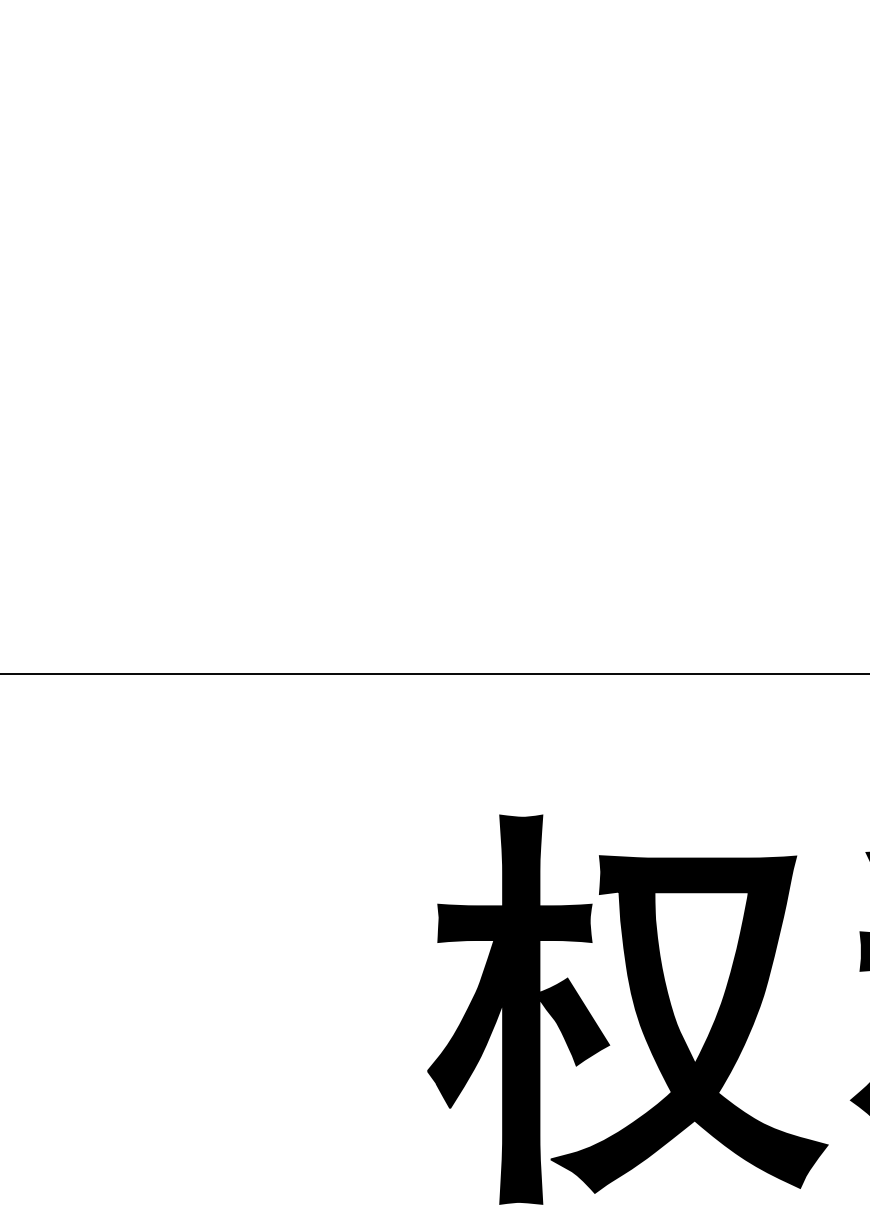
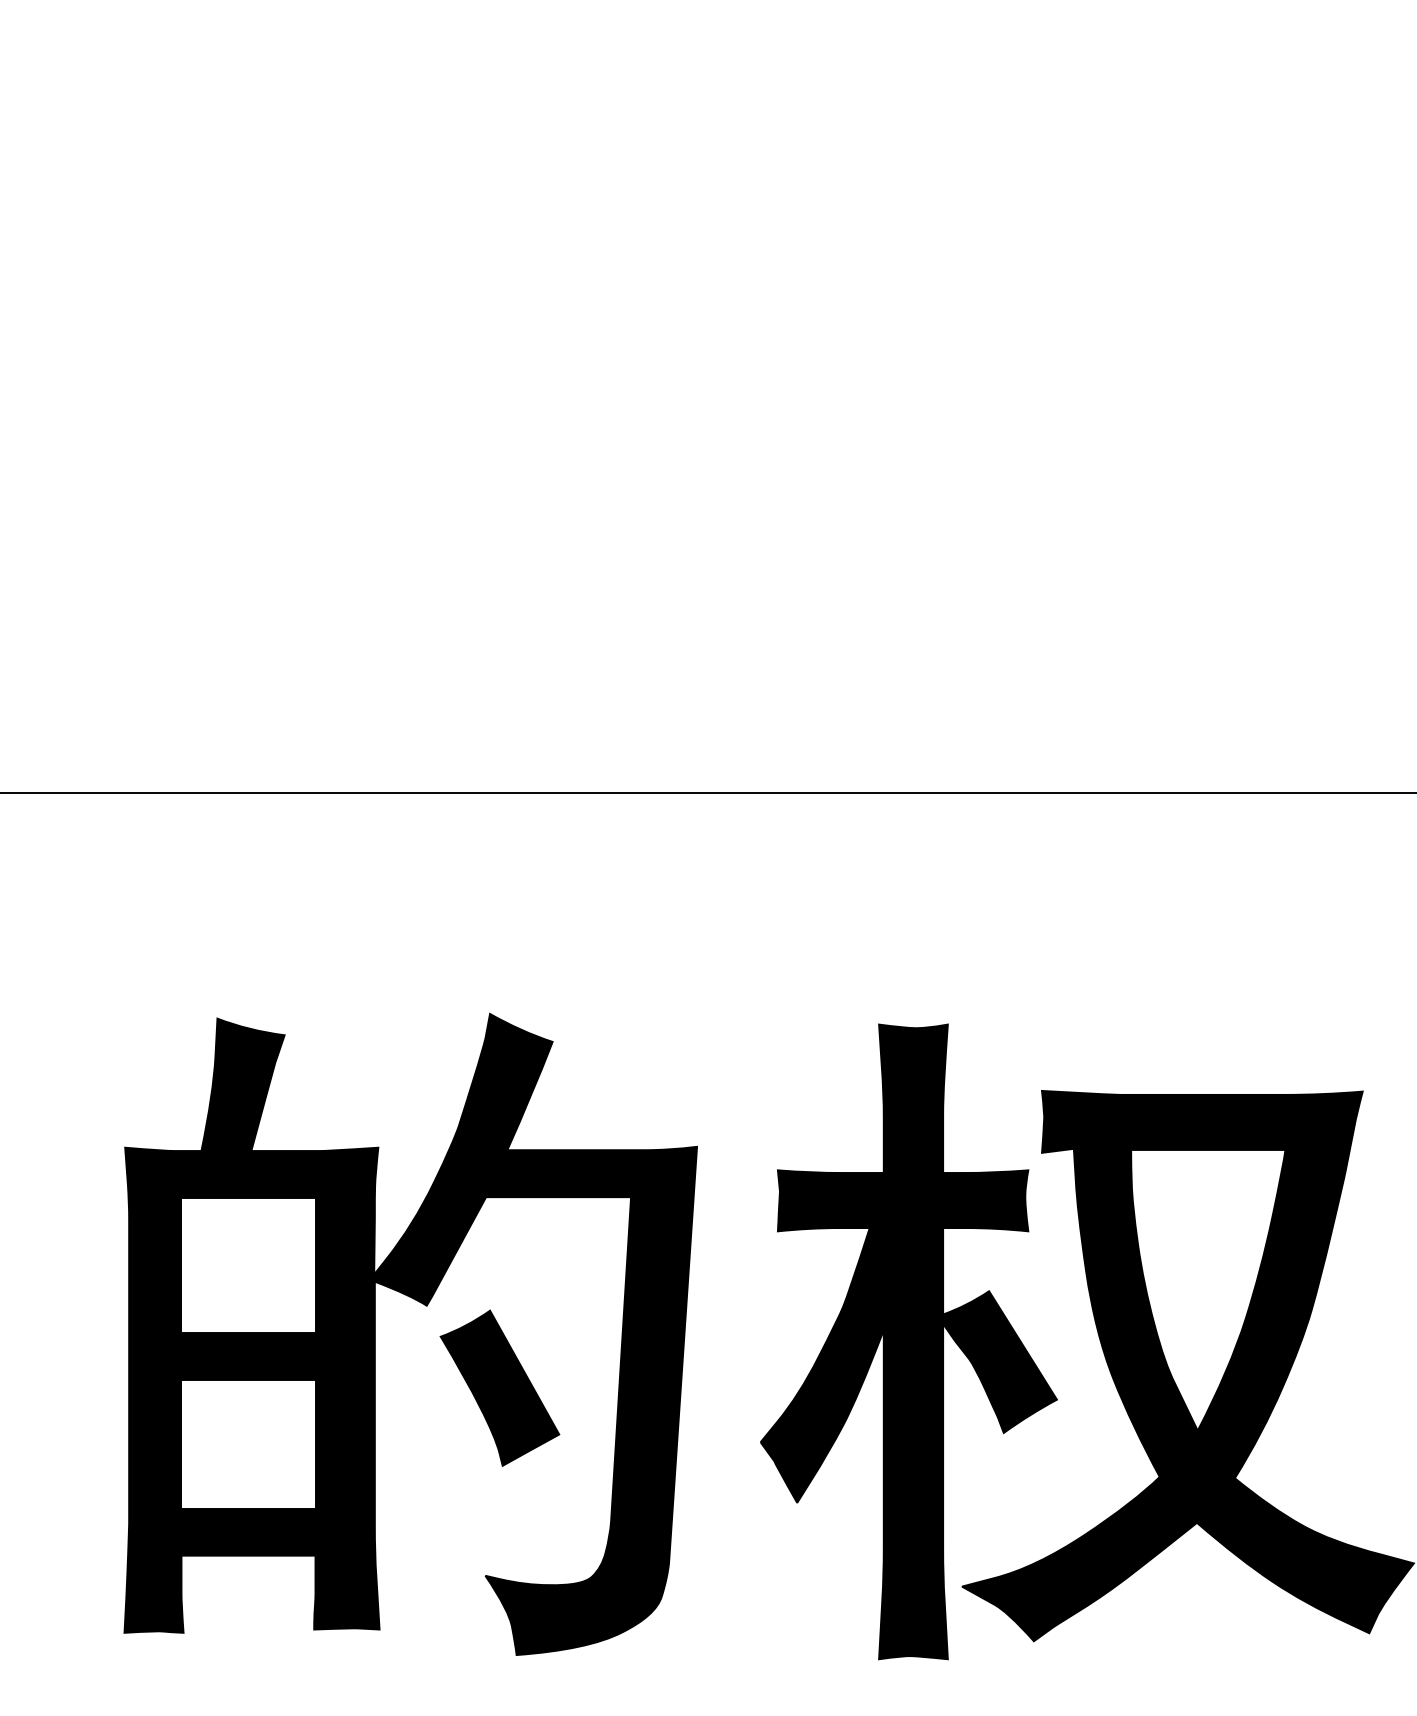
part: (231, 1005) -> (439, 1335), added

